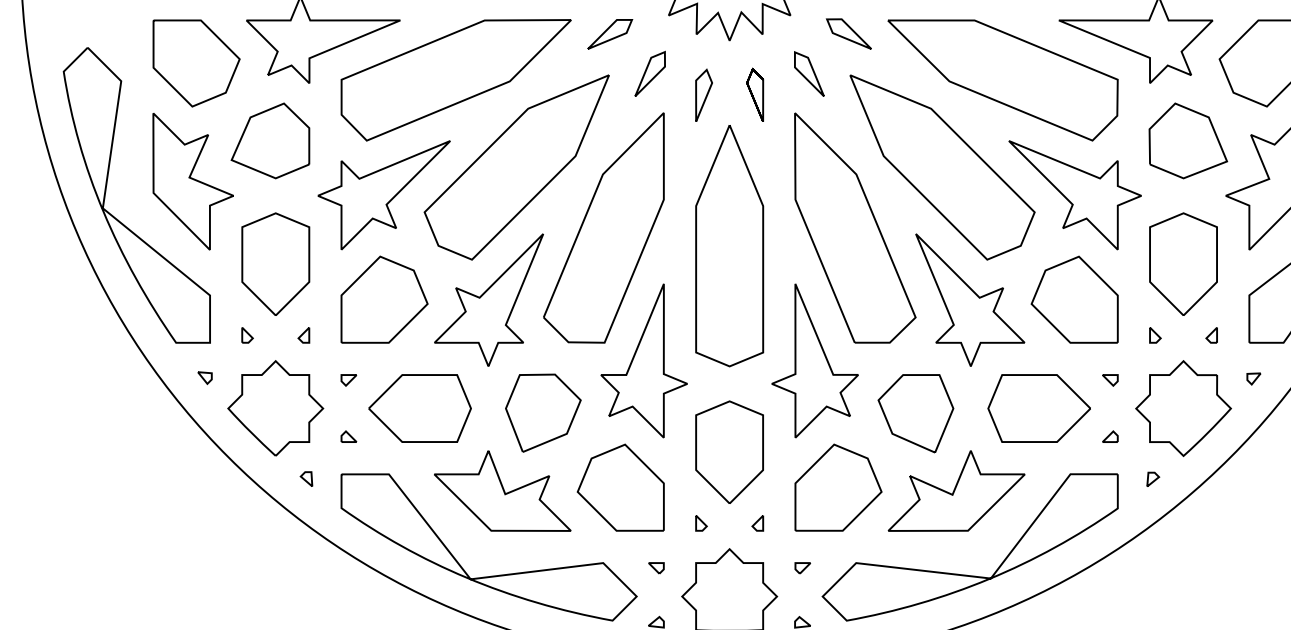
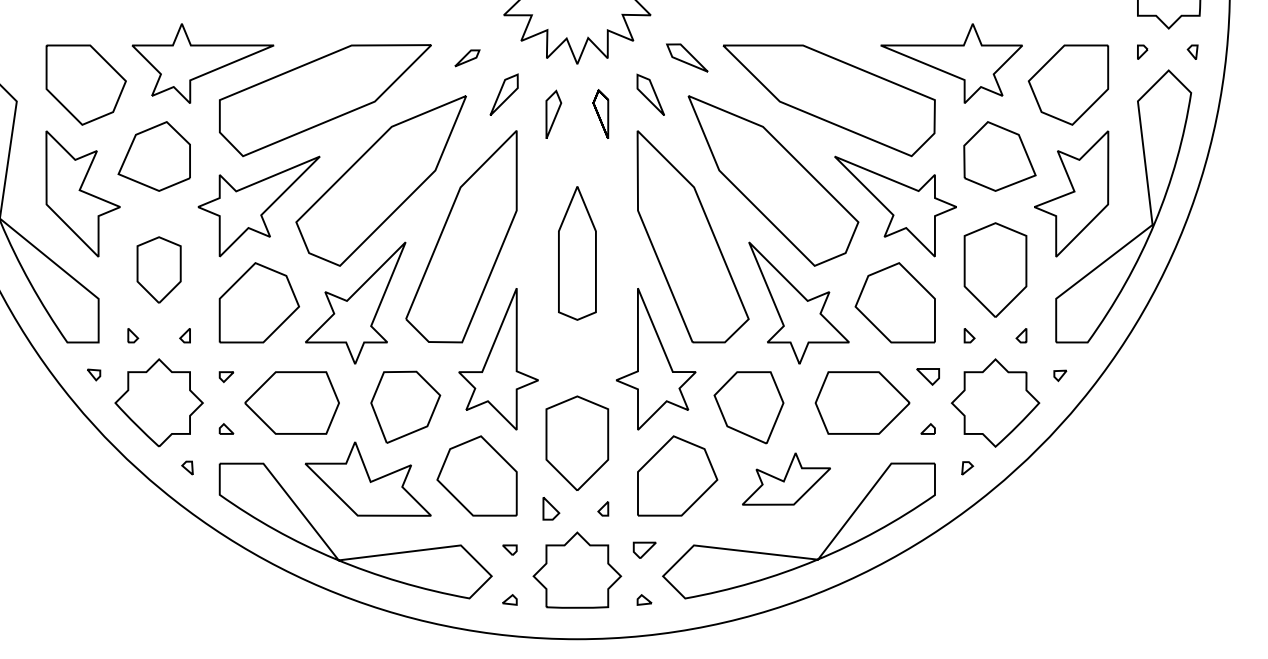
part: (610, 34) -> (467, 58), size x0.6
part: (729, 246) -> (577, 253), size x0.6
part: (275, 263) -> (158, 269), size x0.7
part: (1109, 380) -> (927, 377), size x1.6
part: (956, 490) -> (786, 478), size x0.7
part: (701, 523) -> (551, 508), size x1.6
part: (802, 567) -> (644, 549), size x1.6

